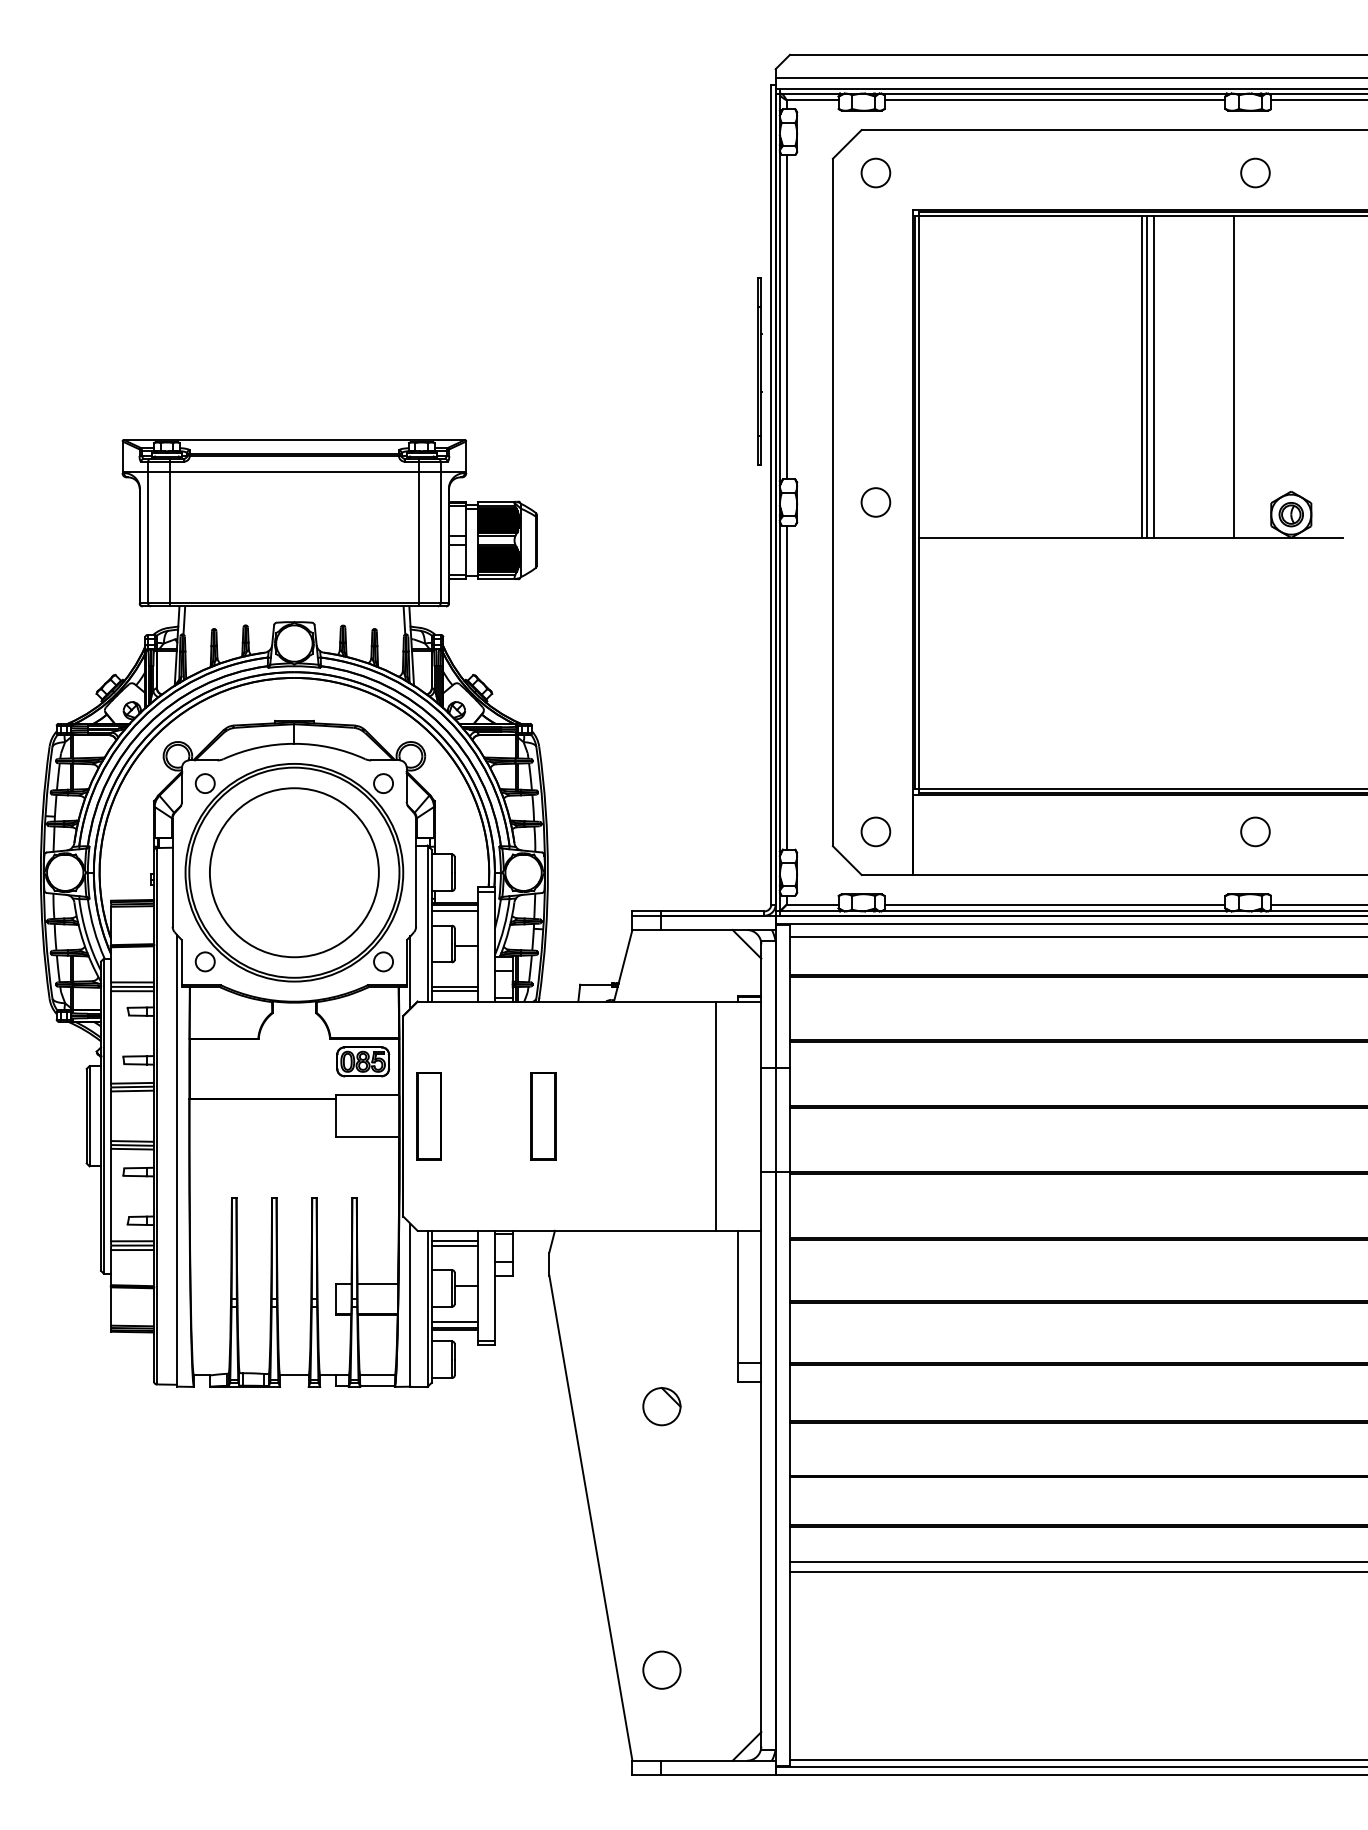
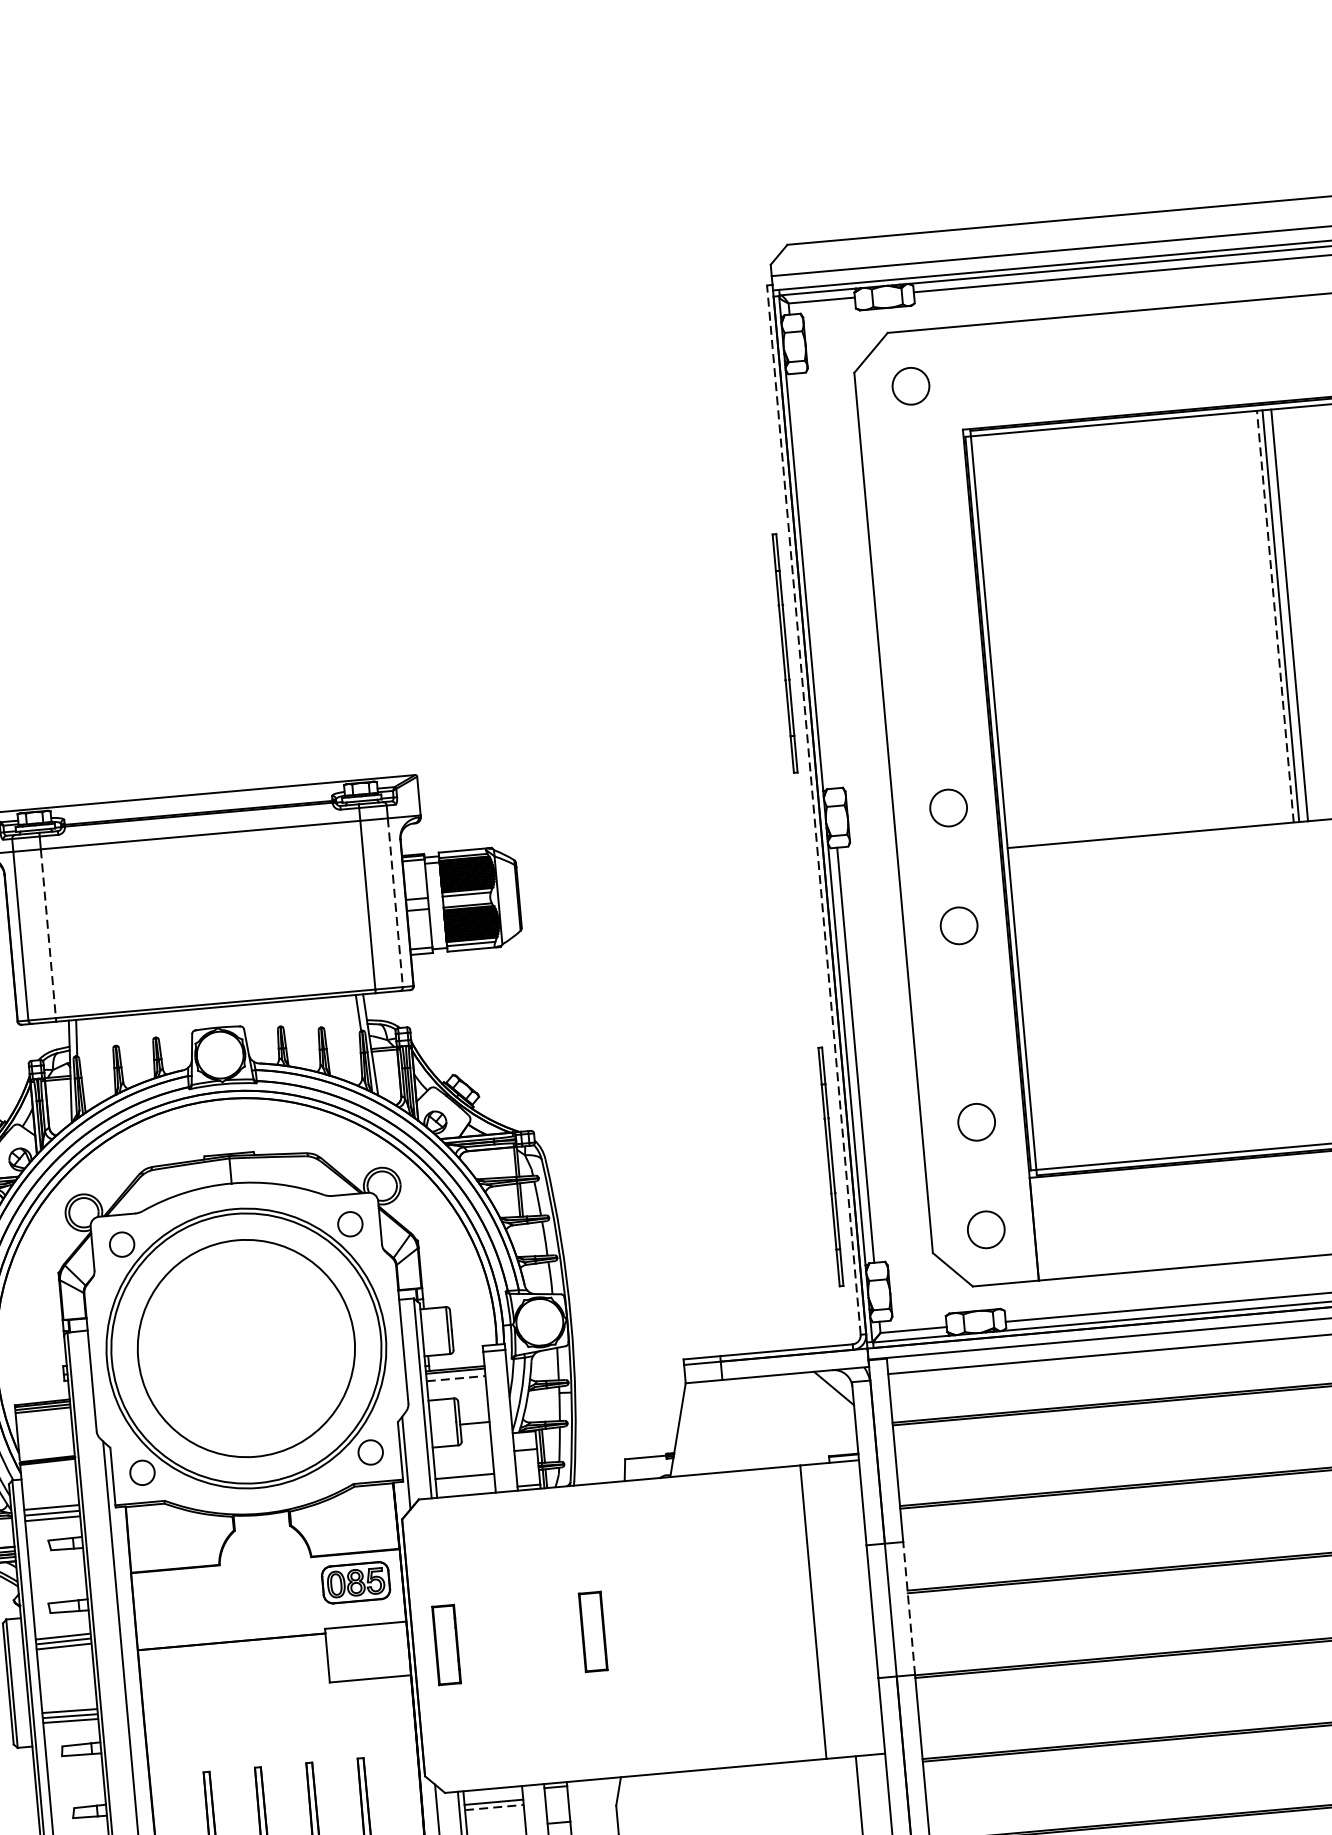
line: (786, 317) -> (813, 581), removed
line: (1142, 376) -> (1275, 616), solid -> dashed
line: (771, 494) -> (814, 809), solid -> dashed
line: (169, 537) -> (48, 933), solid -> dashed
line: (440, 537) -> (395, 902), solid -> dashed
circle: (875, 594) -> (958, 925), added
circle: (875, 747) -> (976, 1121), added
part: (759, 772) -> (830, 1167), added
line: (454, 910) -> (455, 1378), solid -> dashed
line: (454, 991) -> (464, 1482), removed
part: (428, 1116) -> (445, 1645), size x0.7
part: (543, 1116) -> (593, 1632), size x0.7
line: (789, 1119) -> (908, 1607), solid -> dashed
line: (454, 1245) -> (493, 1807), solid -> dashed

